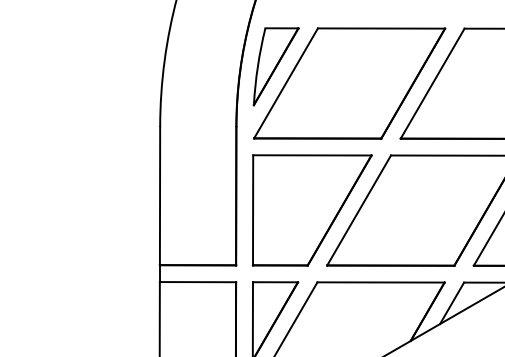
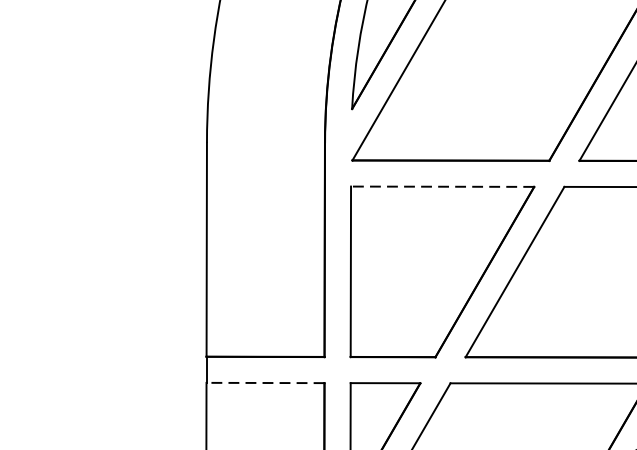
line: (311, 155) -> (441, 186), solid -> dashed
line: (197, 282) -> (264, 383), solid -> dashed

